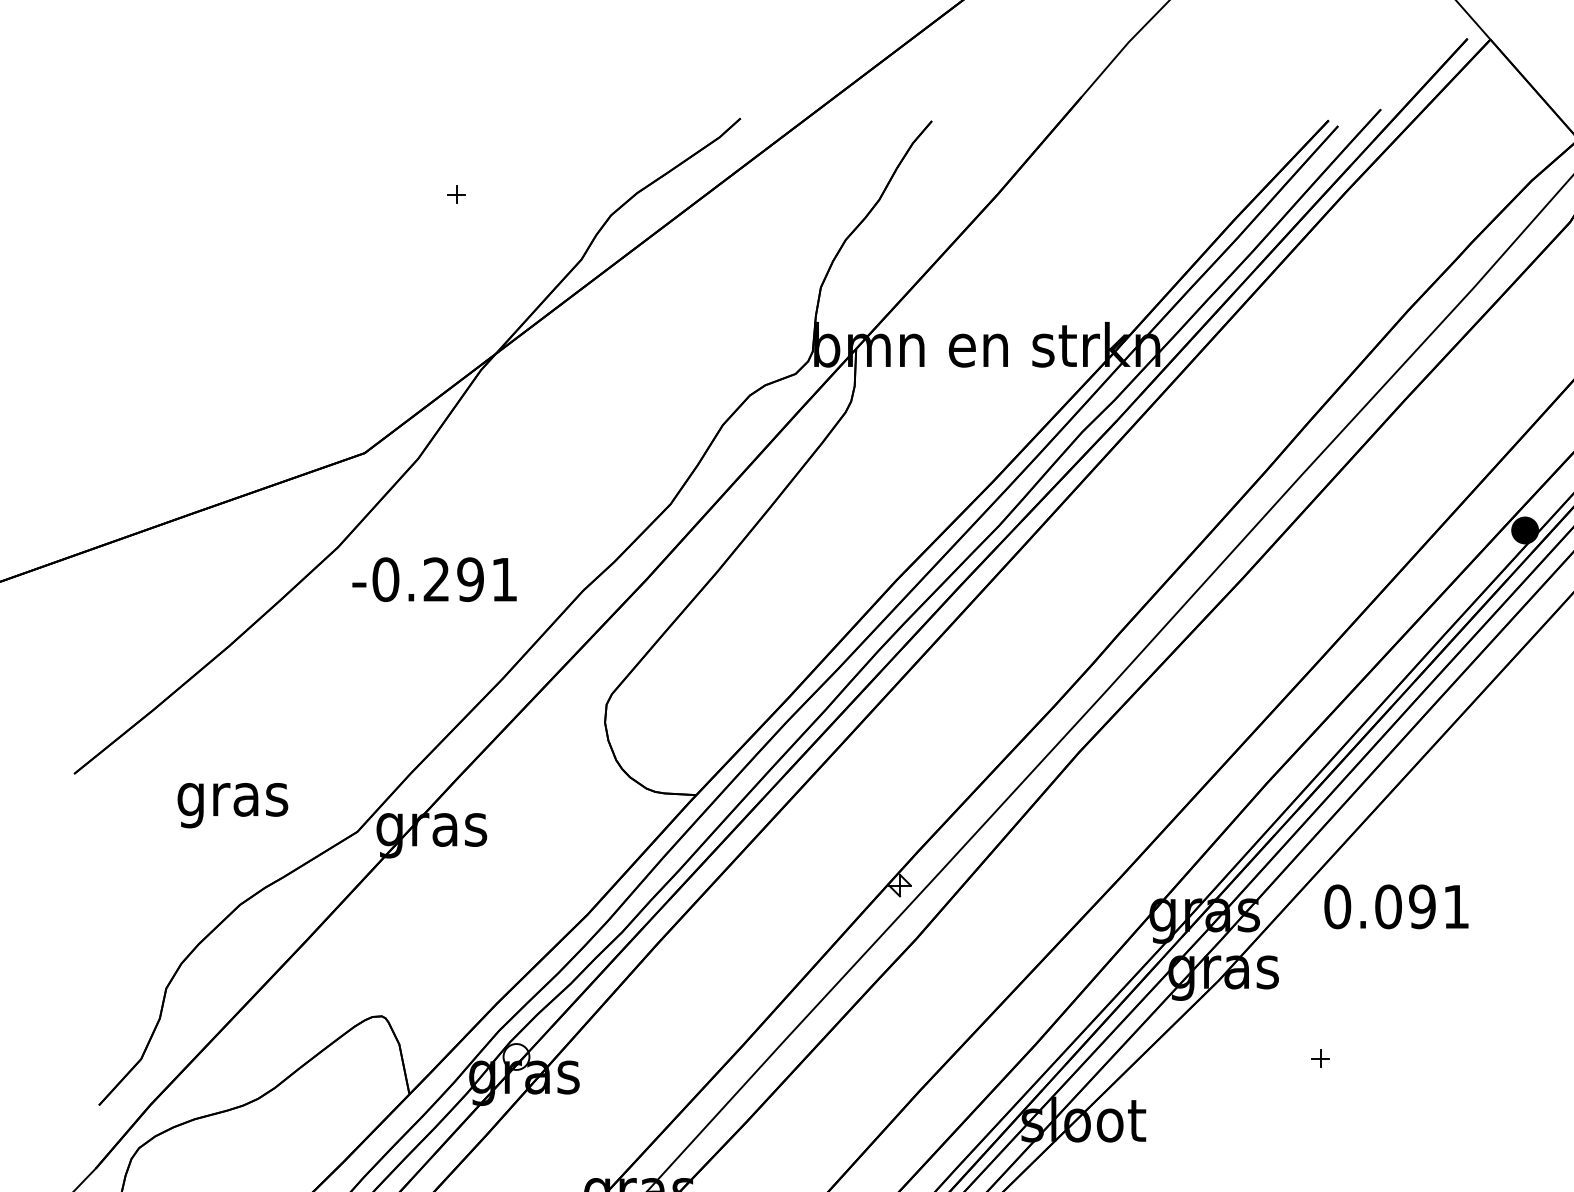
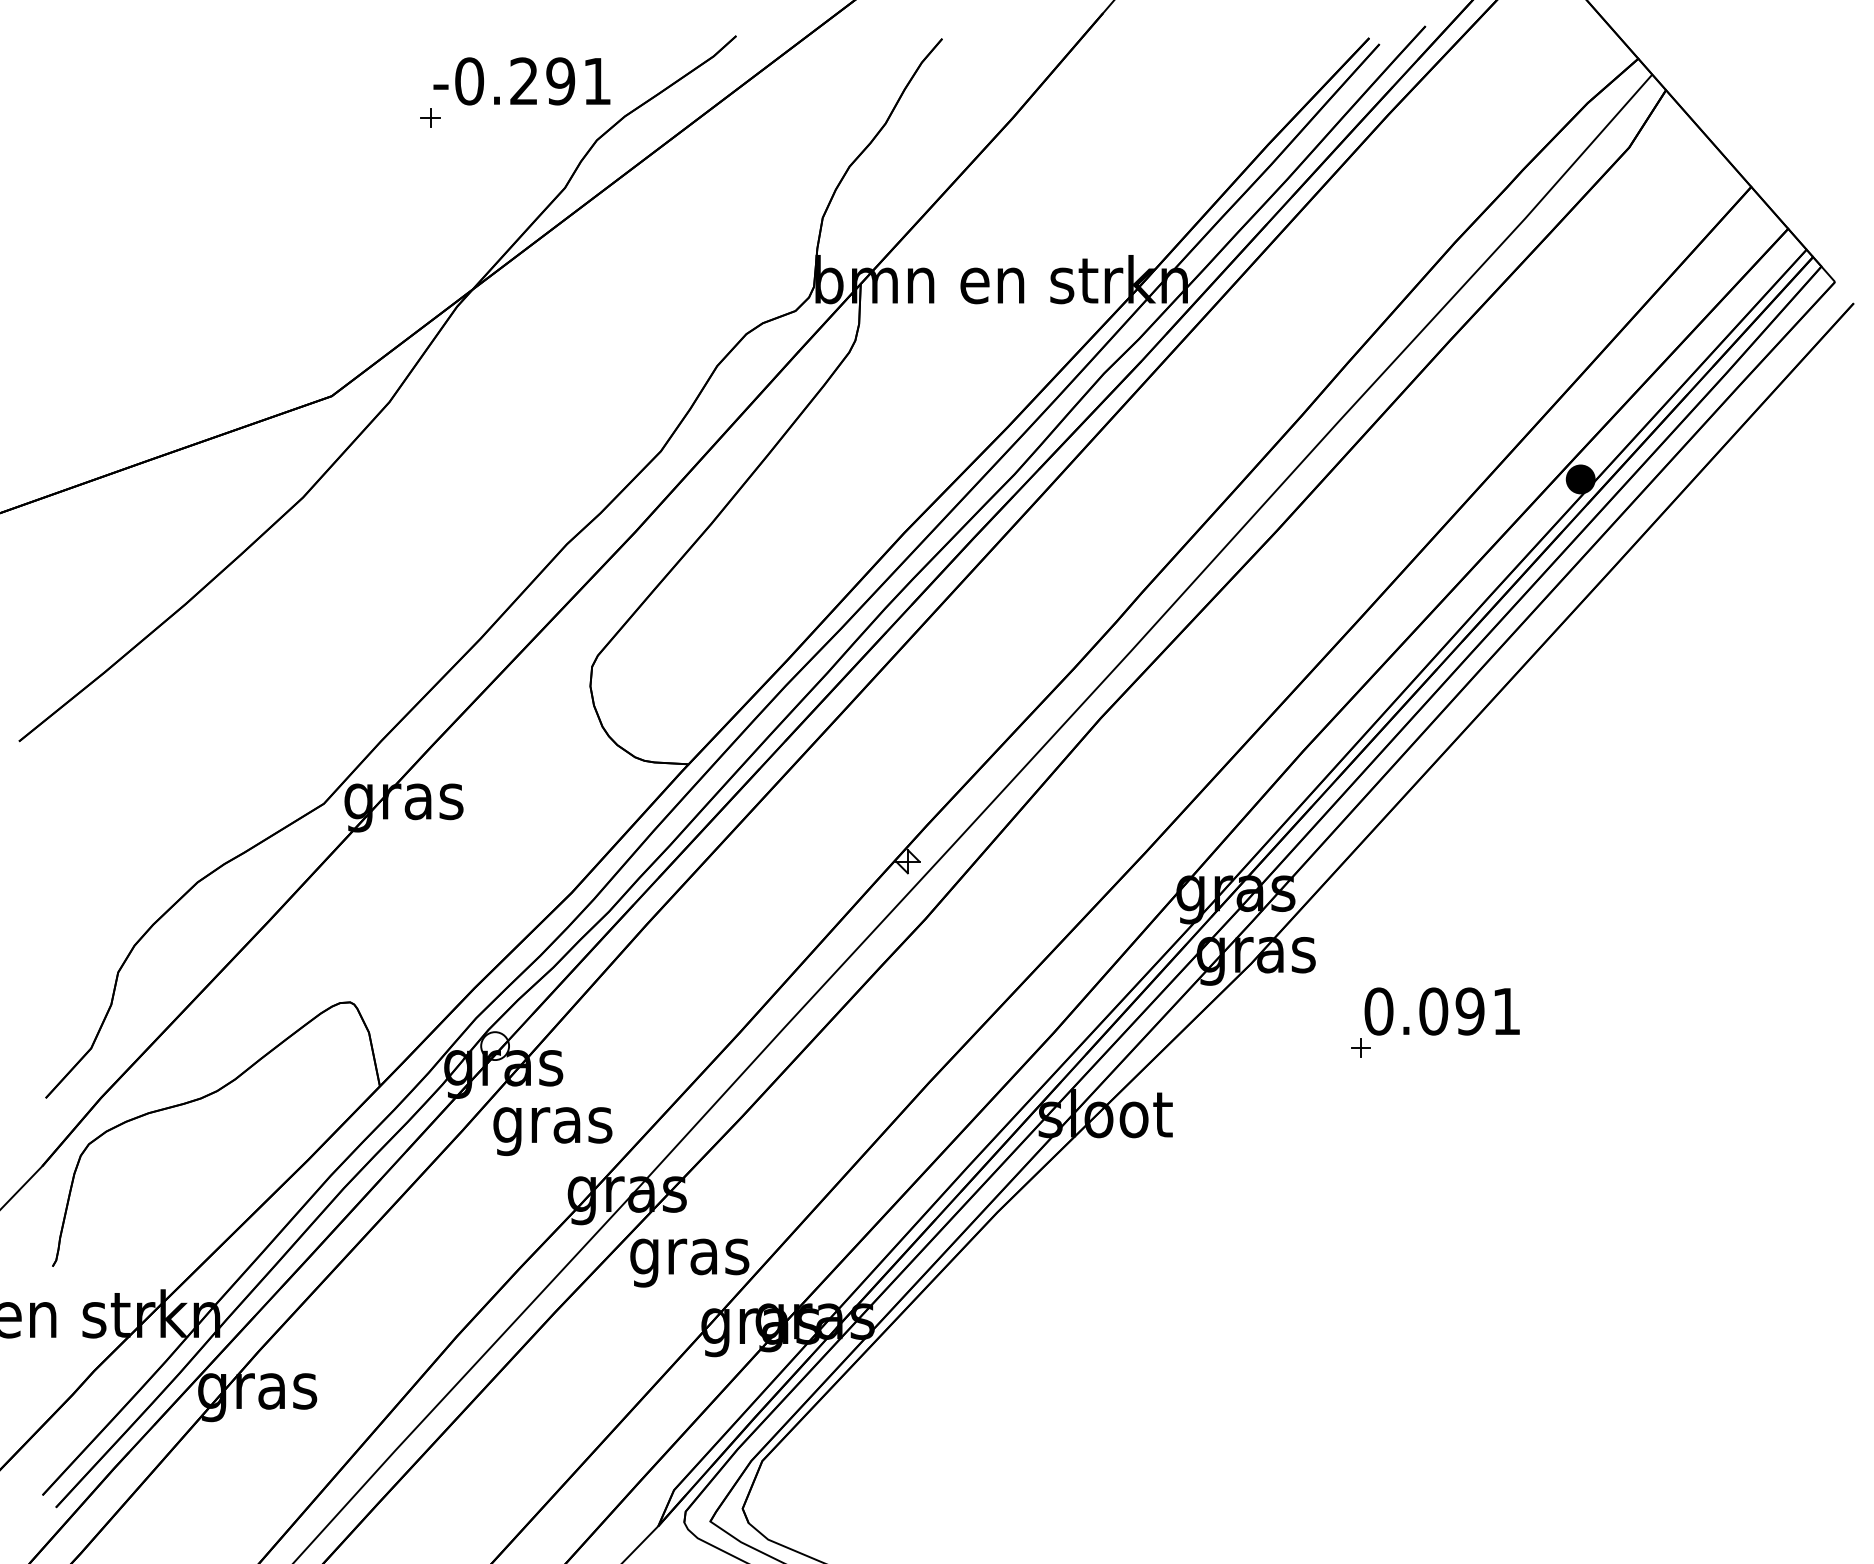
text: (434, 579) -> (521, 81), moved
text: (232, 805) -> (552, 1131), moved
text: (1395, 906) -> (1441, 1011), moved

